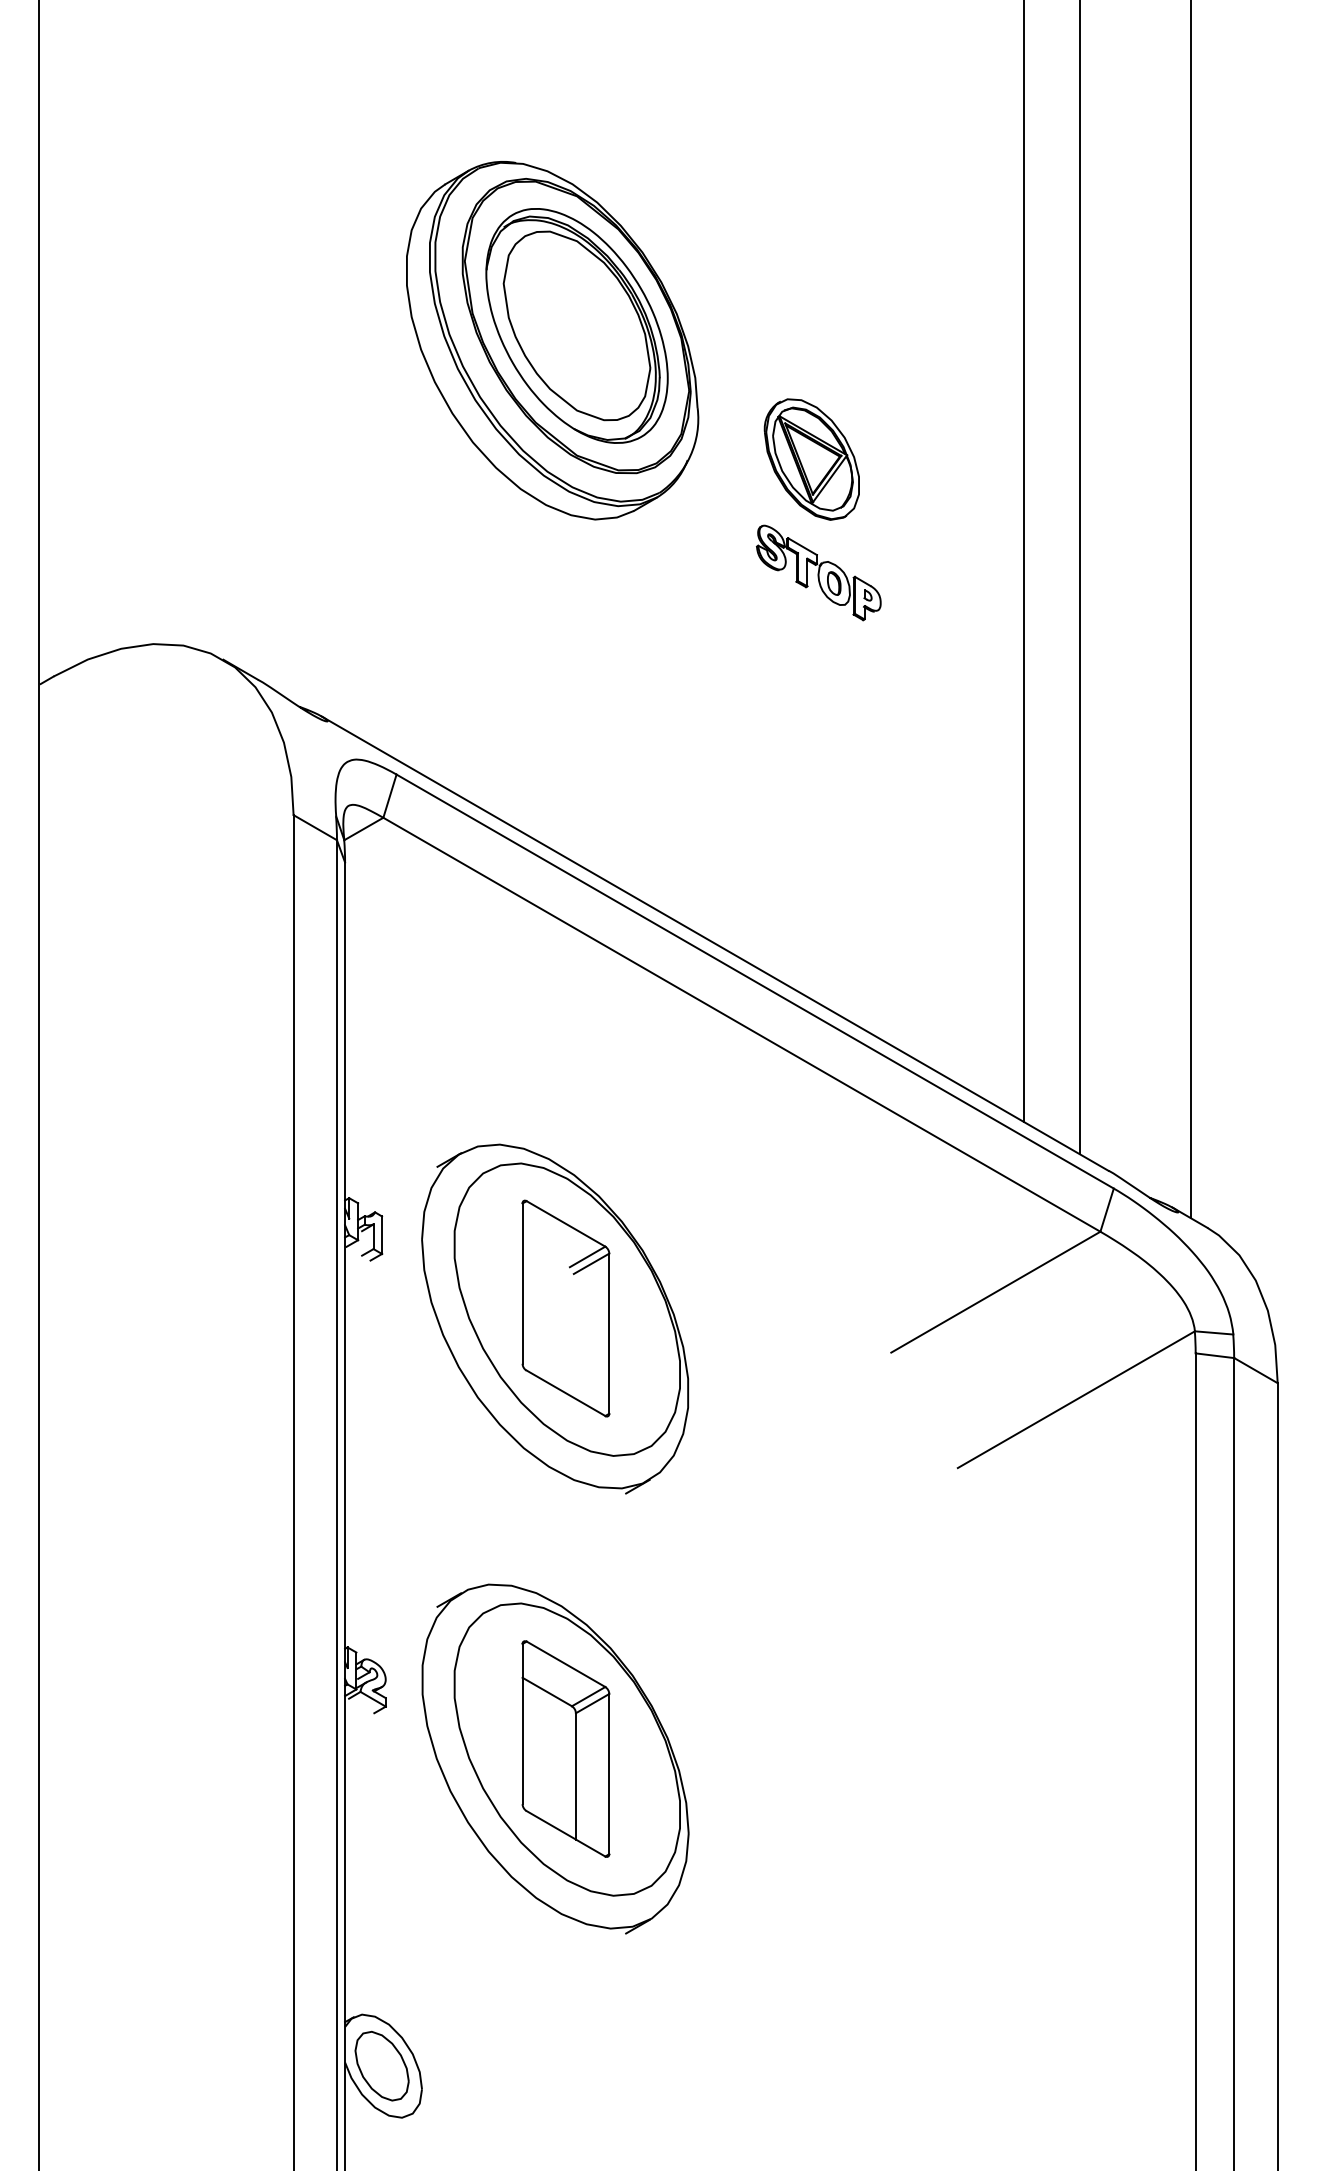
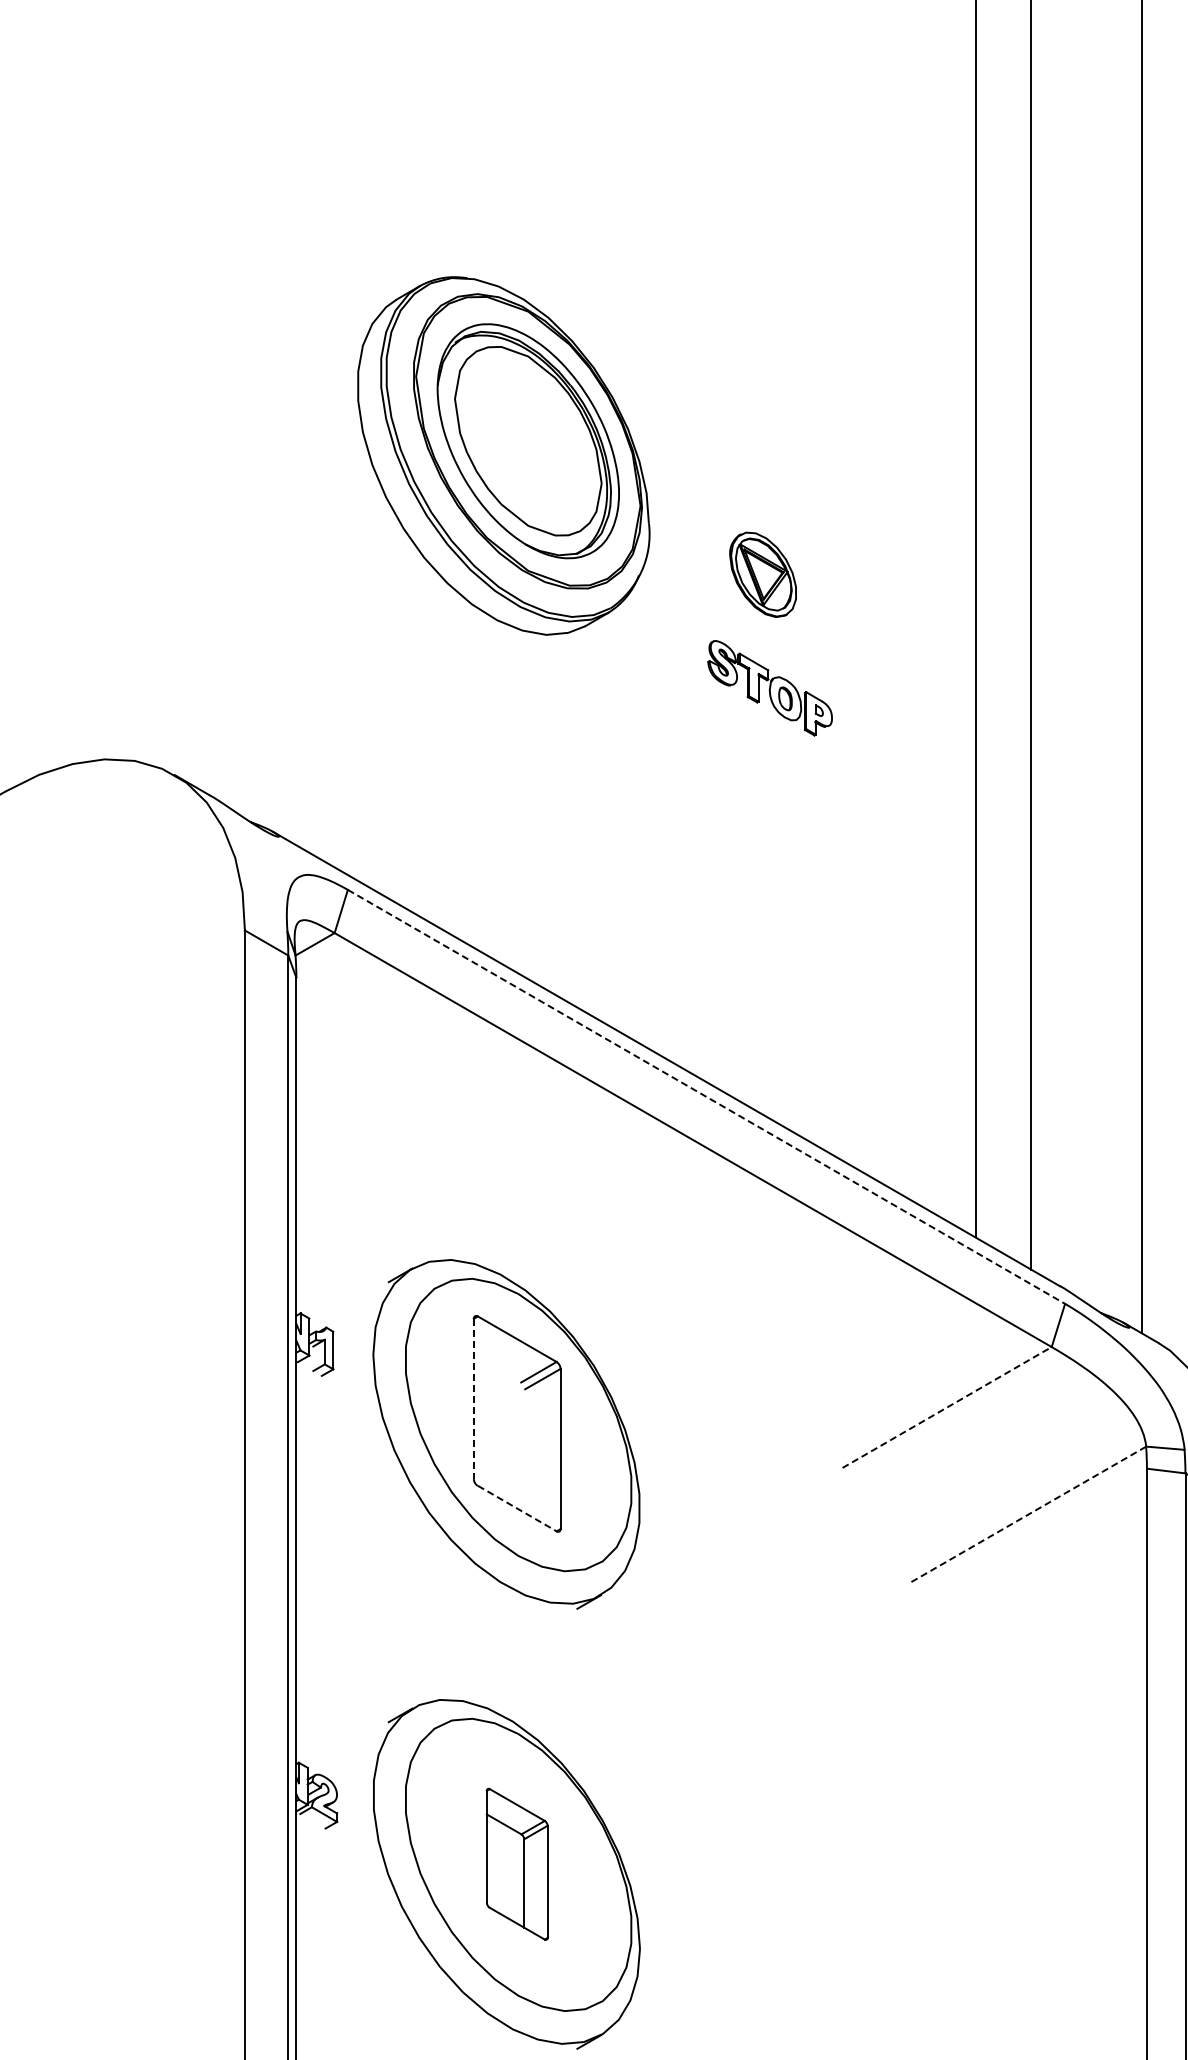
part: (811, 459) -> (762, 574), size x0.7
line: (755, 981) -> (706, 1096), solid -> dashed
line: (522, 1284) -> (473, 1399), solid -> dashed
line: (995, 1292) -> (946, 1407), solid -> dashed
line: (566, 1393) -> (517, 1508), solid -> dashed
line: (1076, 1399) -> (1027, 1514), solid -> dashed
part: (565, 1748) -> (516, 1863), size x0.7

